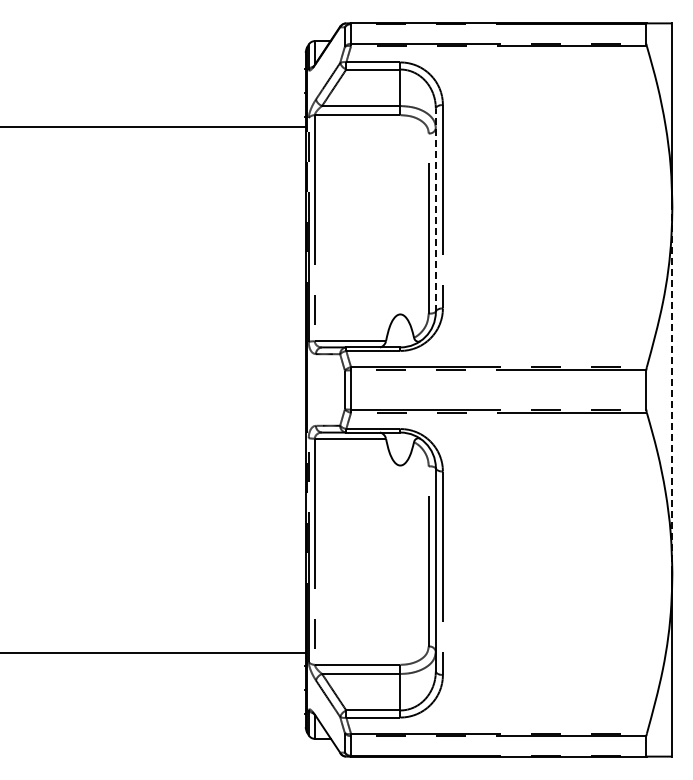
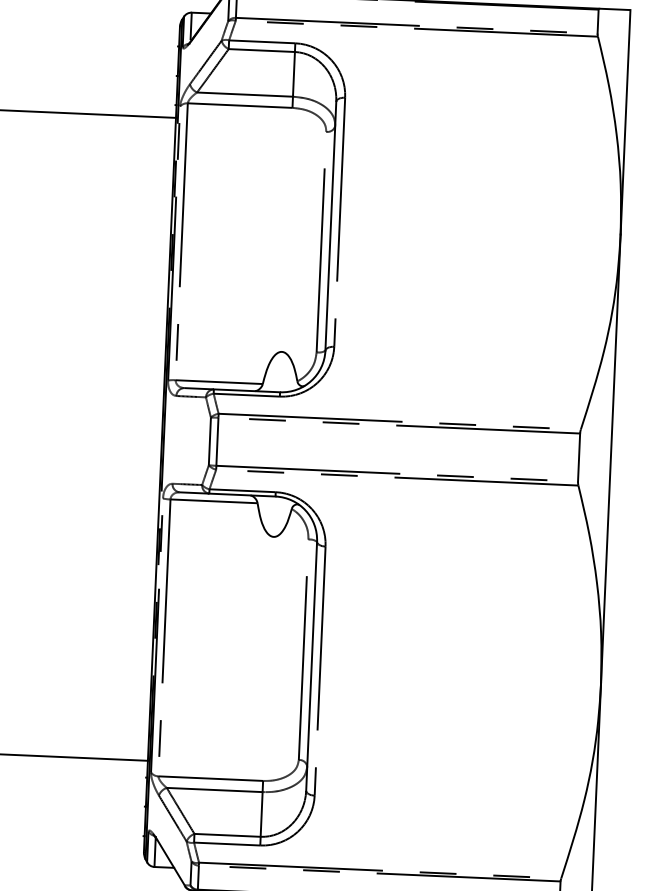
line: (435, 210) -> (330, 226), dashed -> solid
line: (672, 389) -> (611, 458), dashed -> solid

